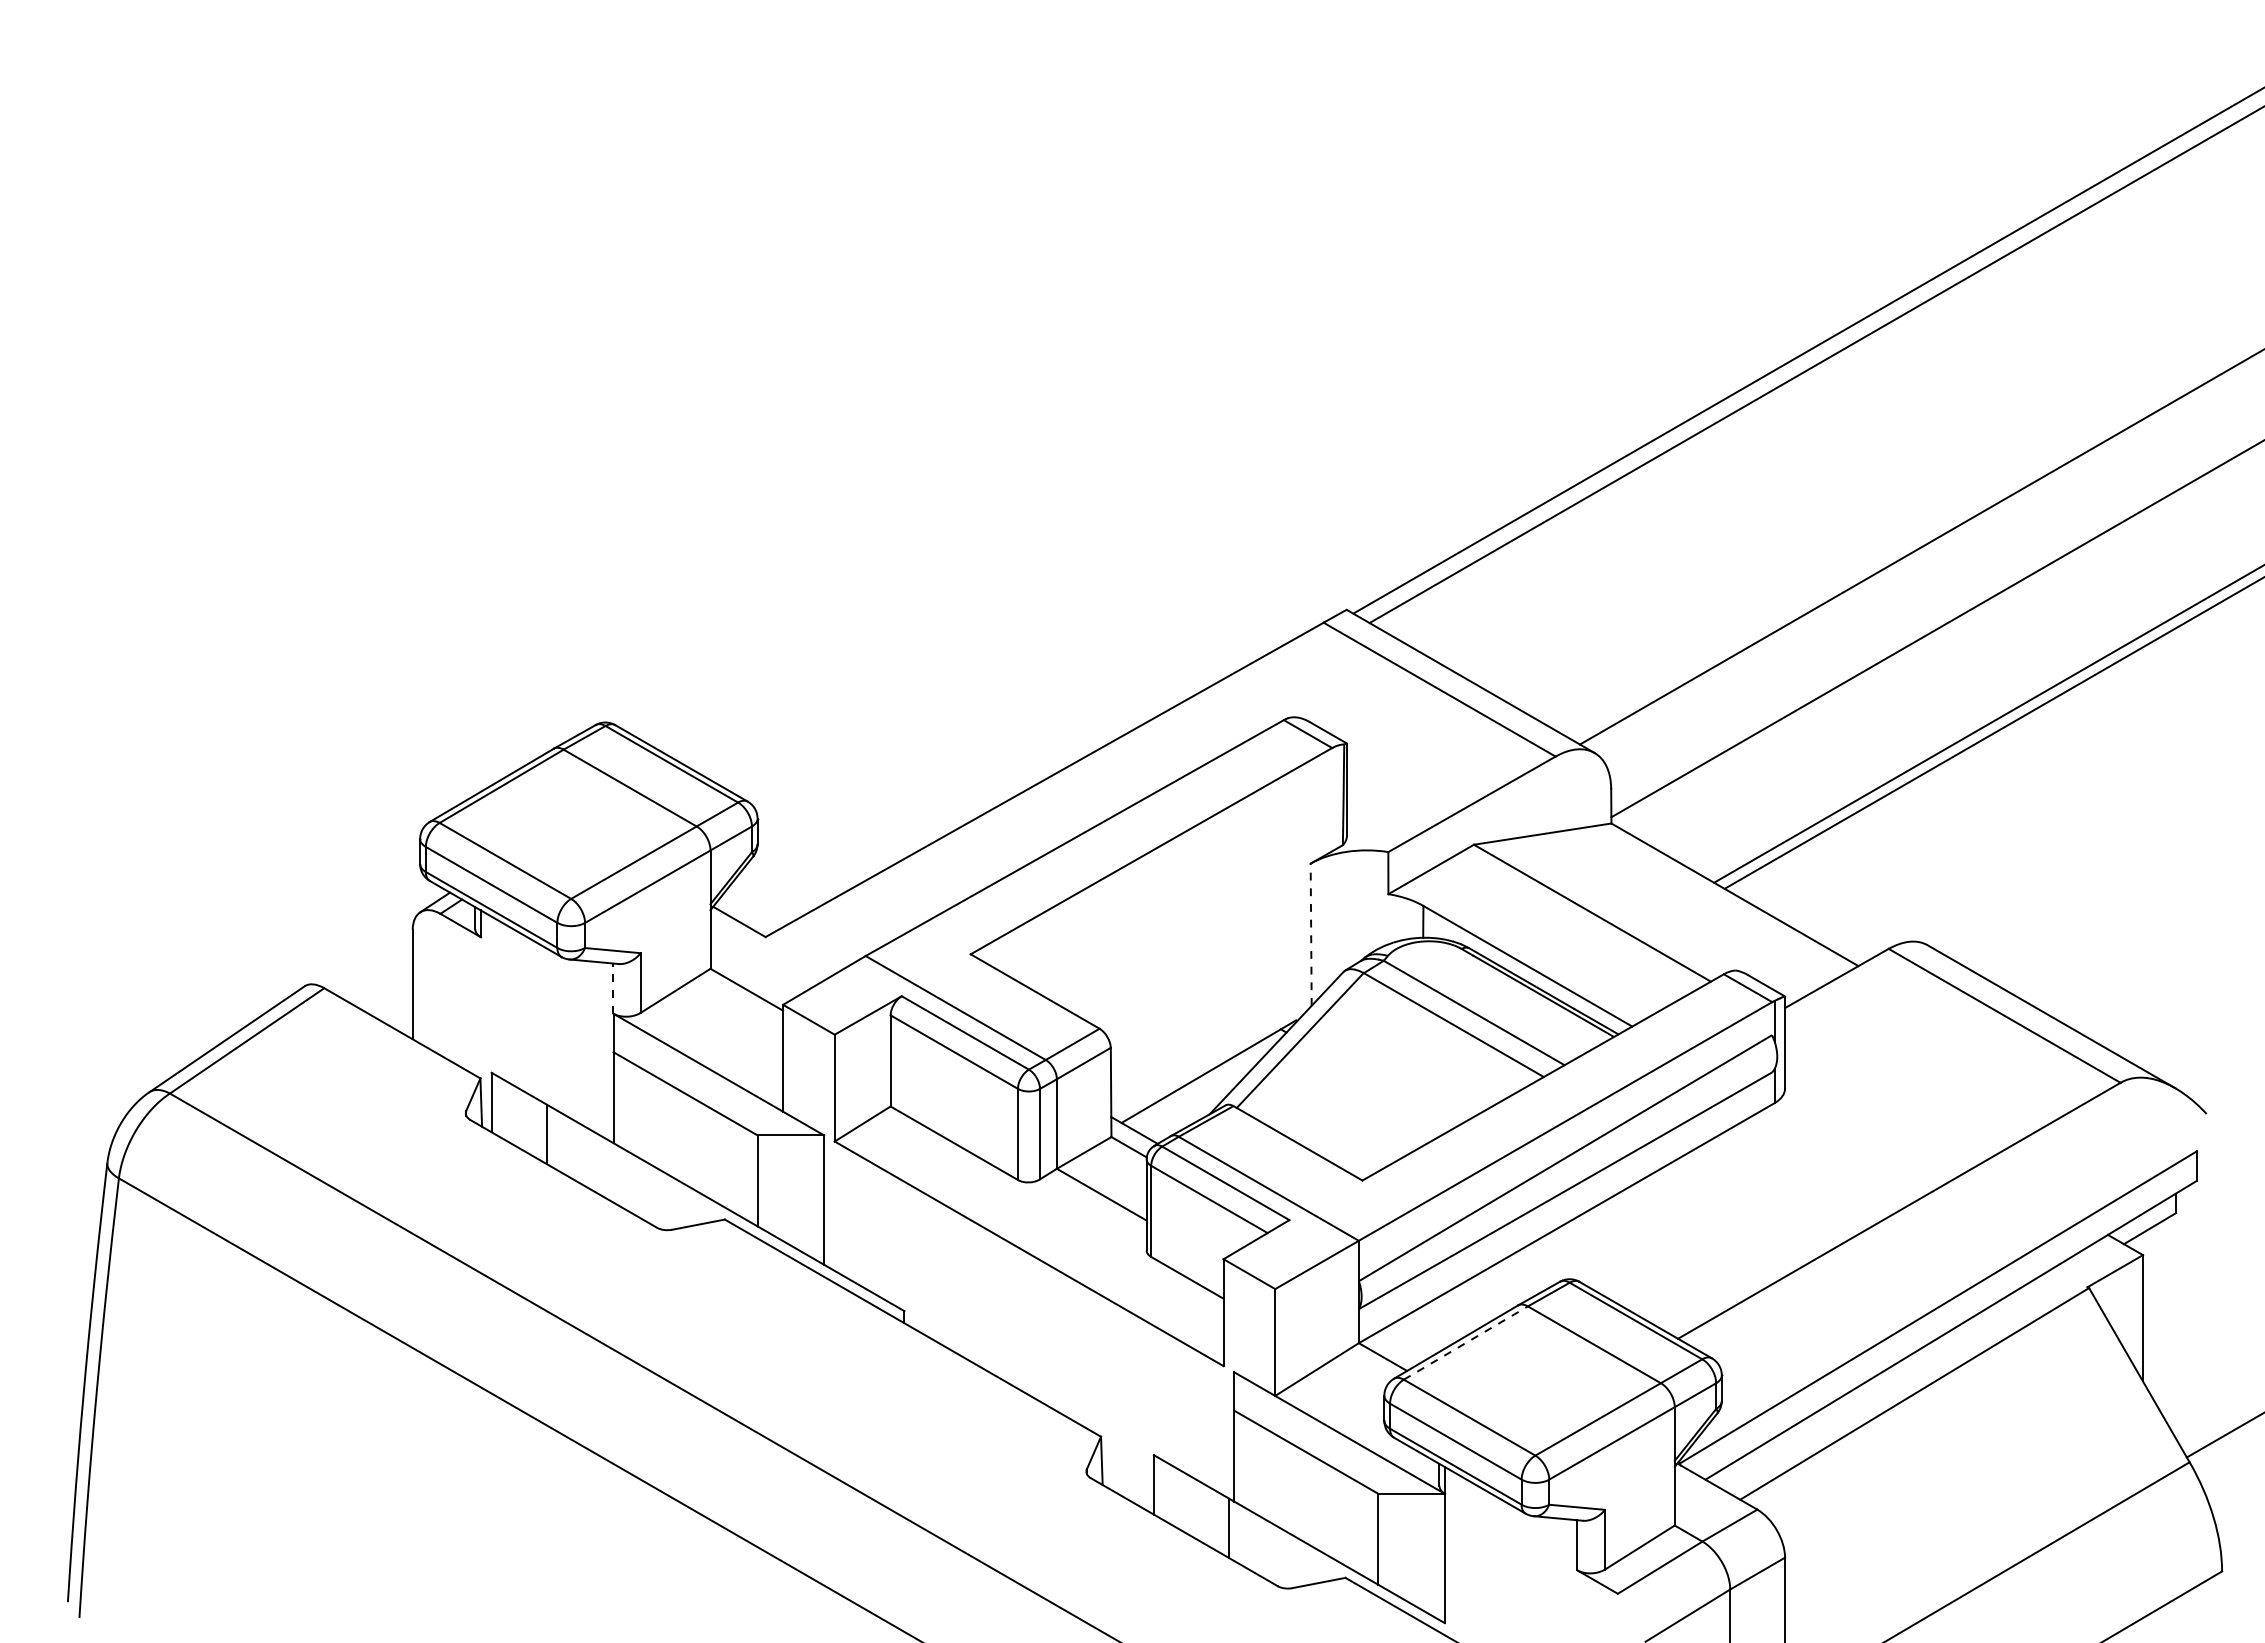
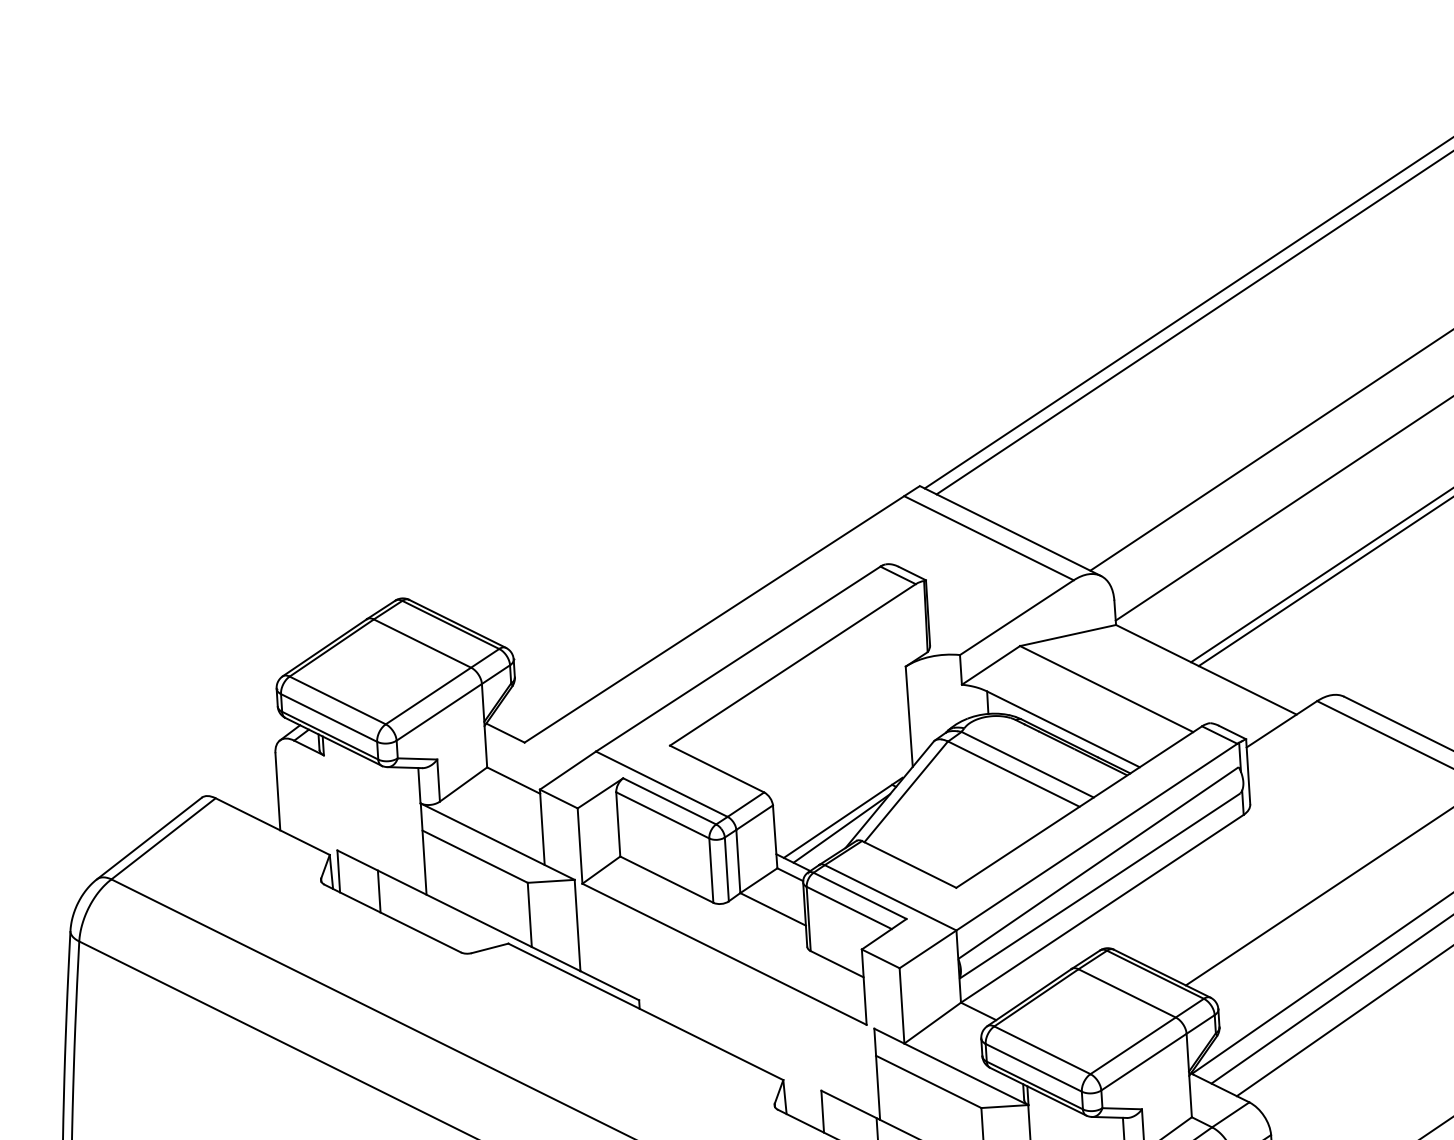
line: (1311, 934) -> (909, 716), dashed -> solid
line: (613, 988) -> (419, 785), dashed -> solid
line: (1205, 1086) -> (841, 828), added
line: (1466, 1342) -> (1036, 997), dashed -> solid

